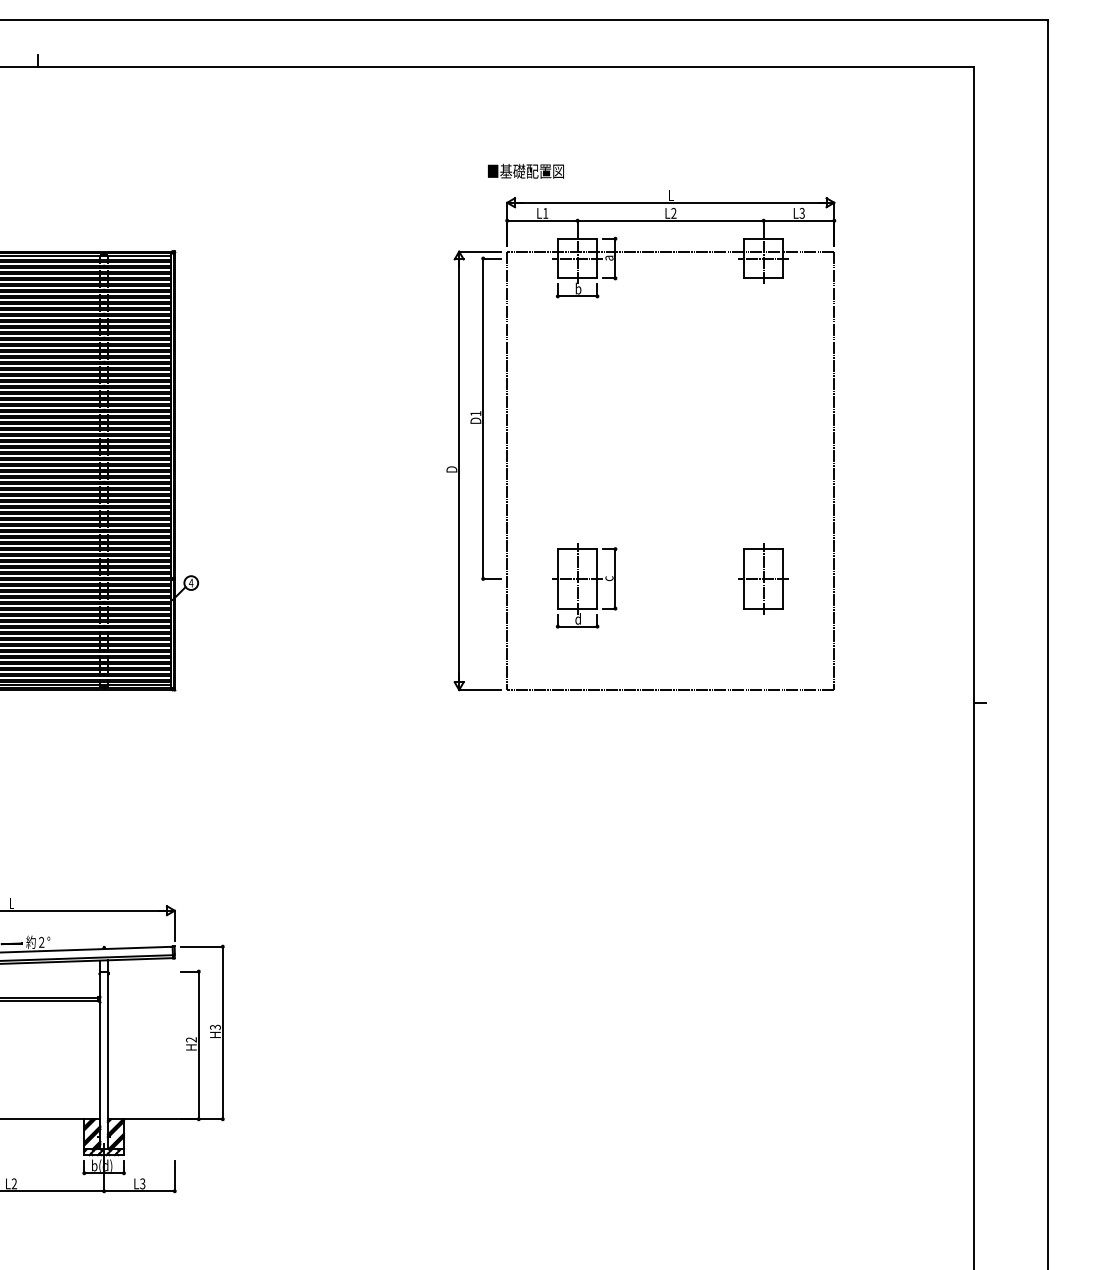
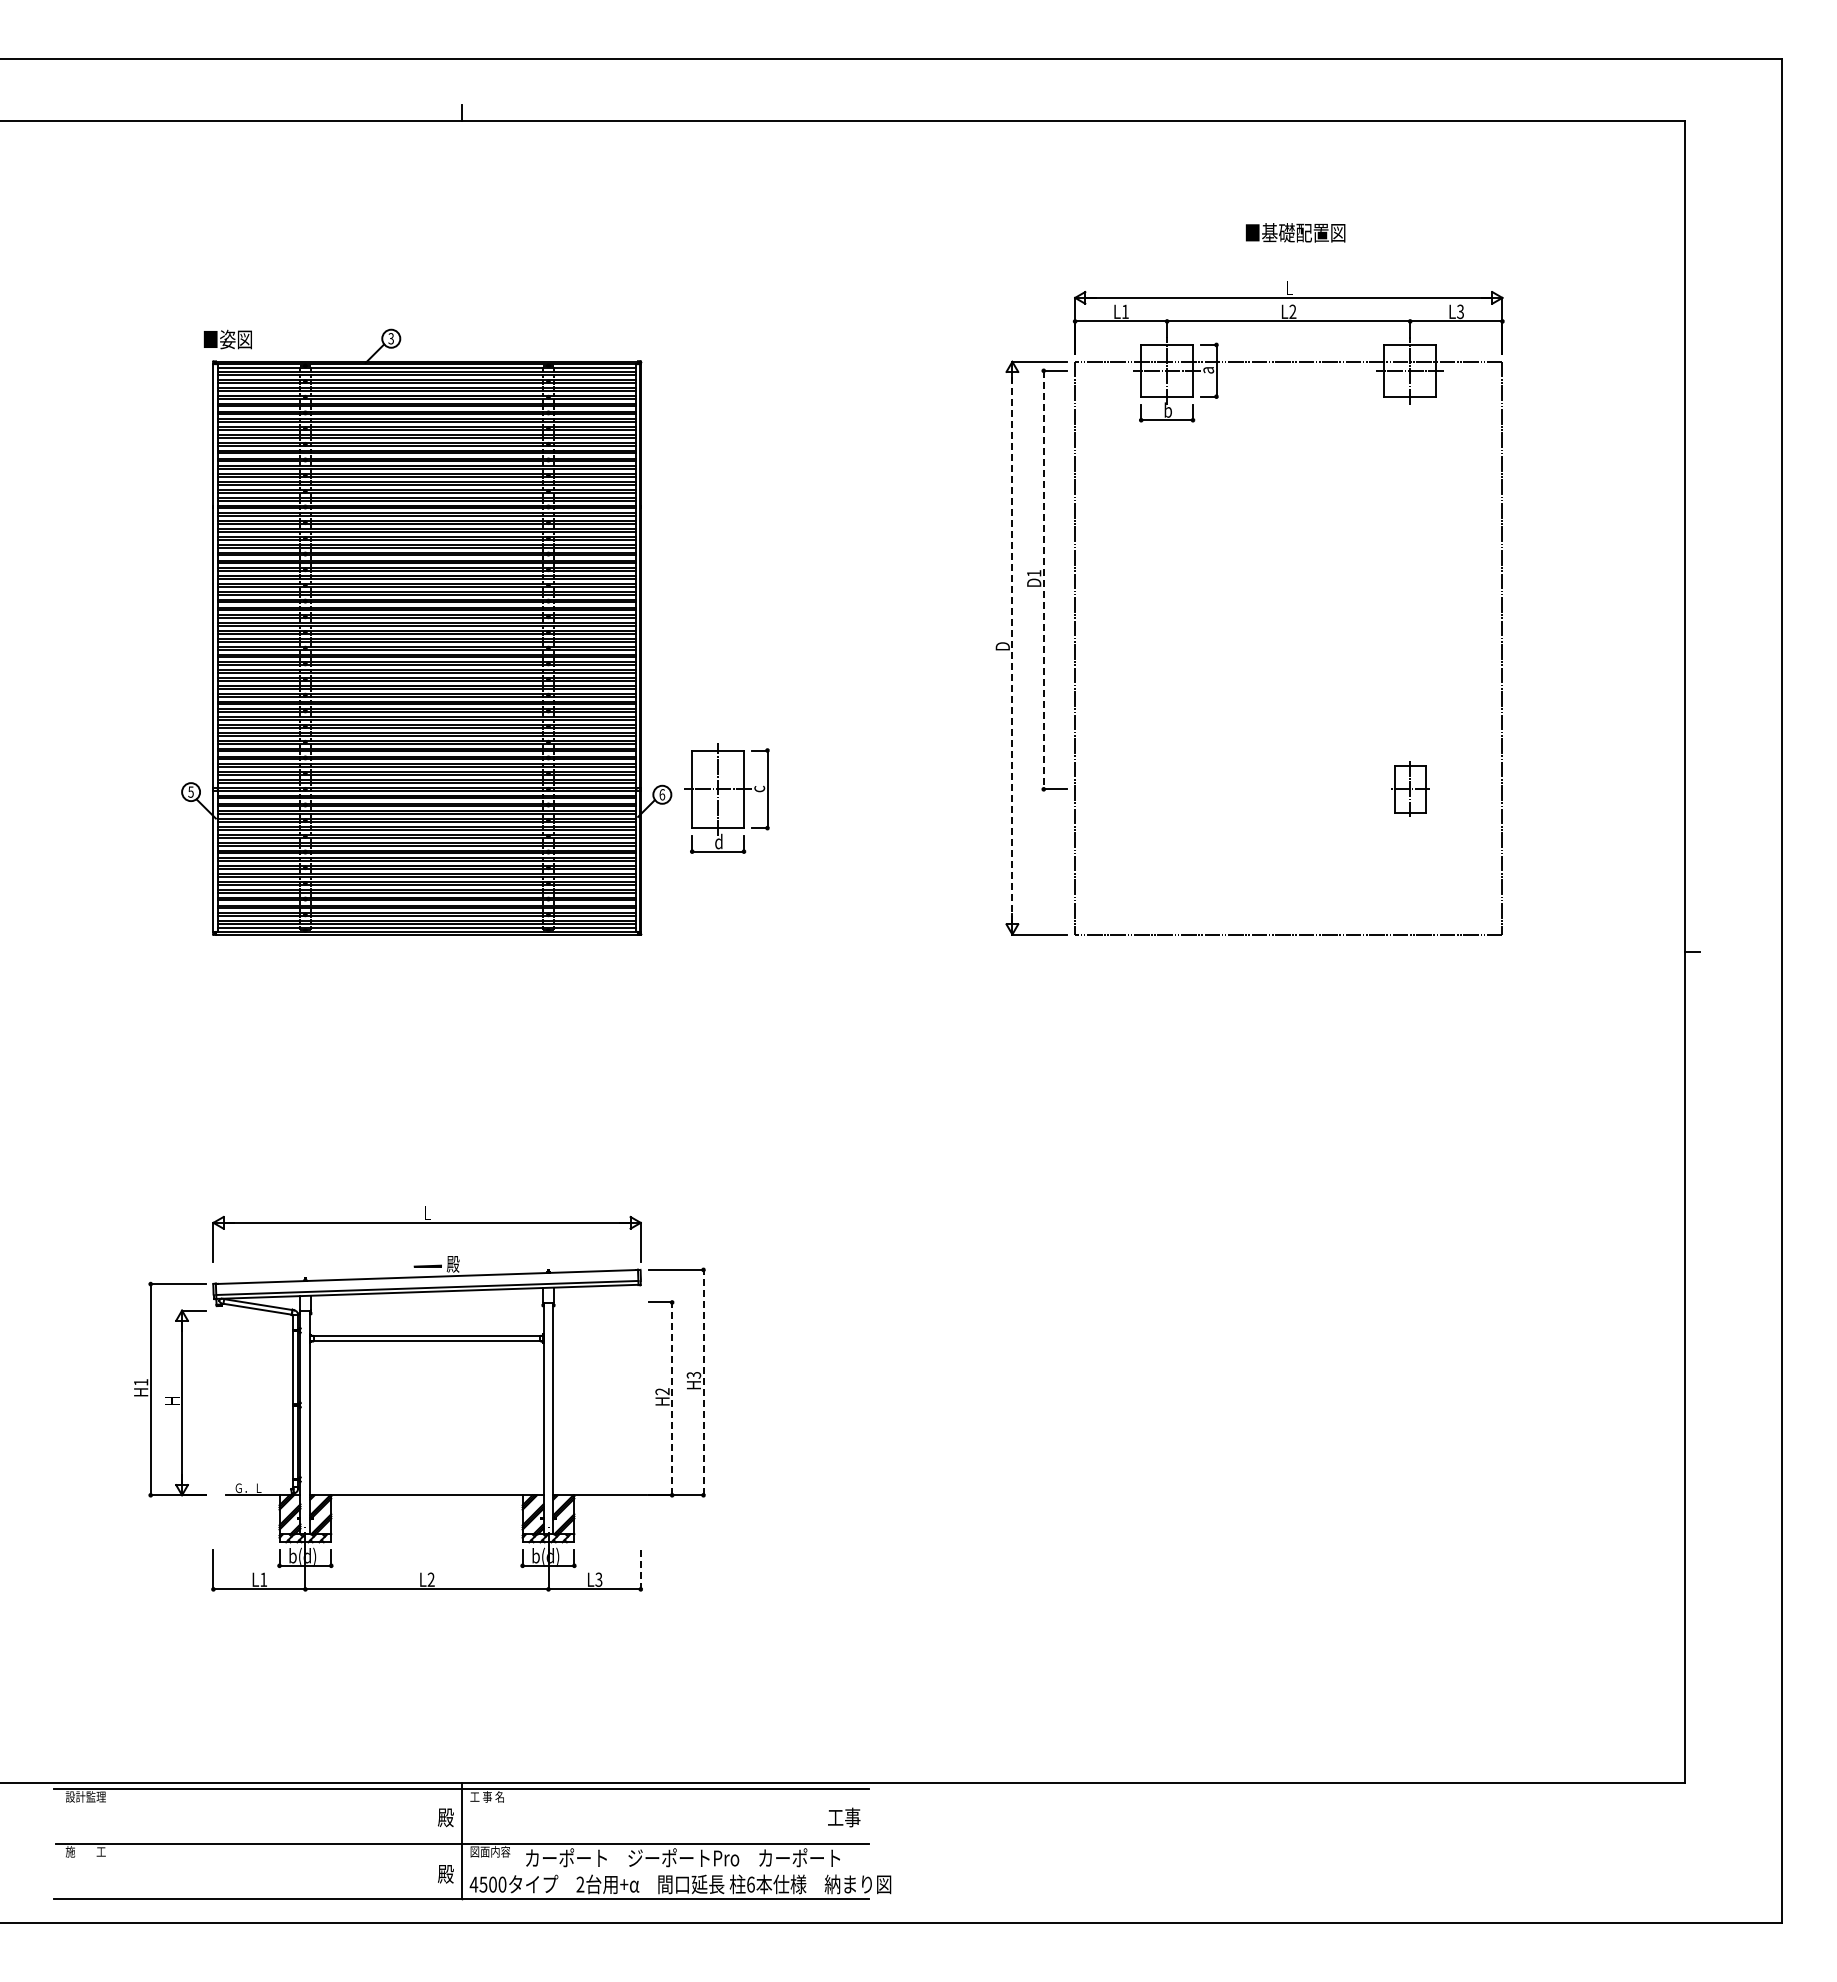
text: (525, 171) -> (1295, 232), moved
line: (483, 419) -> (1043, 580), solid -> dashed
line: (459, 471) -> (1012, 648), solid -> dashed
part: (763, 579) -> (1409, 789), size x0.6
text: (190, 582) -> (661, 794), 4 -> 6
part: (584, 585) -> (726, 798), moved
text: (38, 941) -> (462, 1263), 約２° -> 殿
line: (222, 1032) -> (703, 1382), solid -> dashed
line: (199, 1045) -> (672, 1398), solid -> dashed
line: (174, 1176) -> (640, 1569), solid -> dashed

